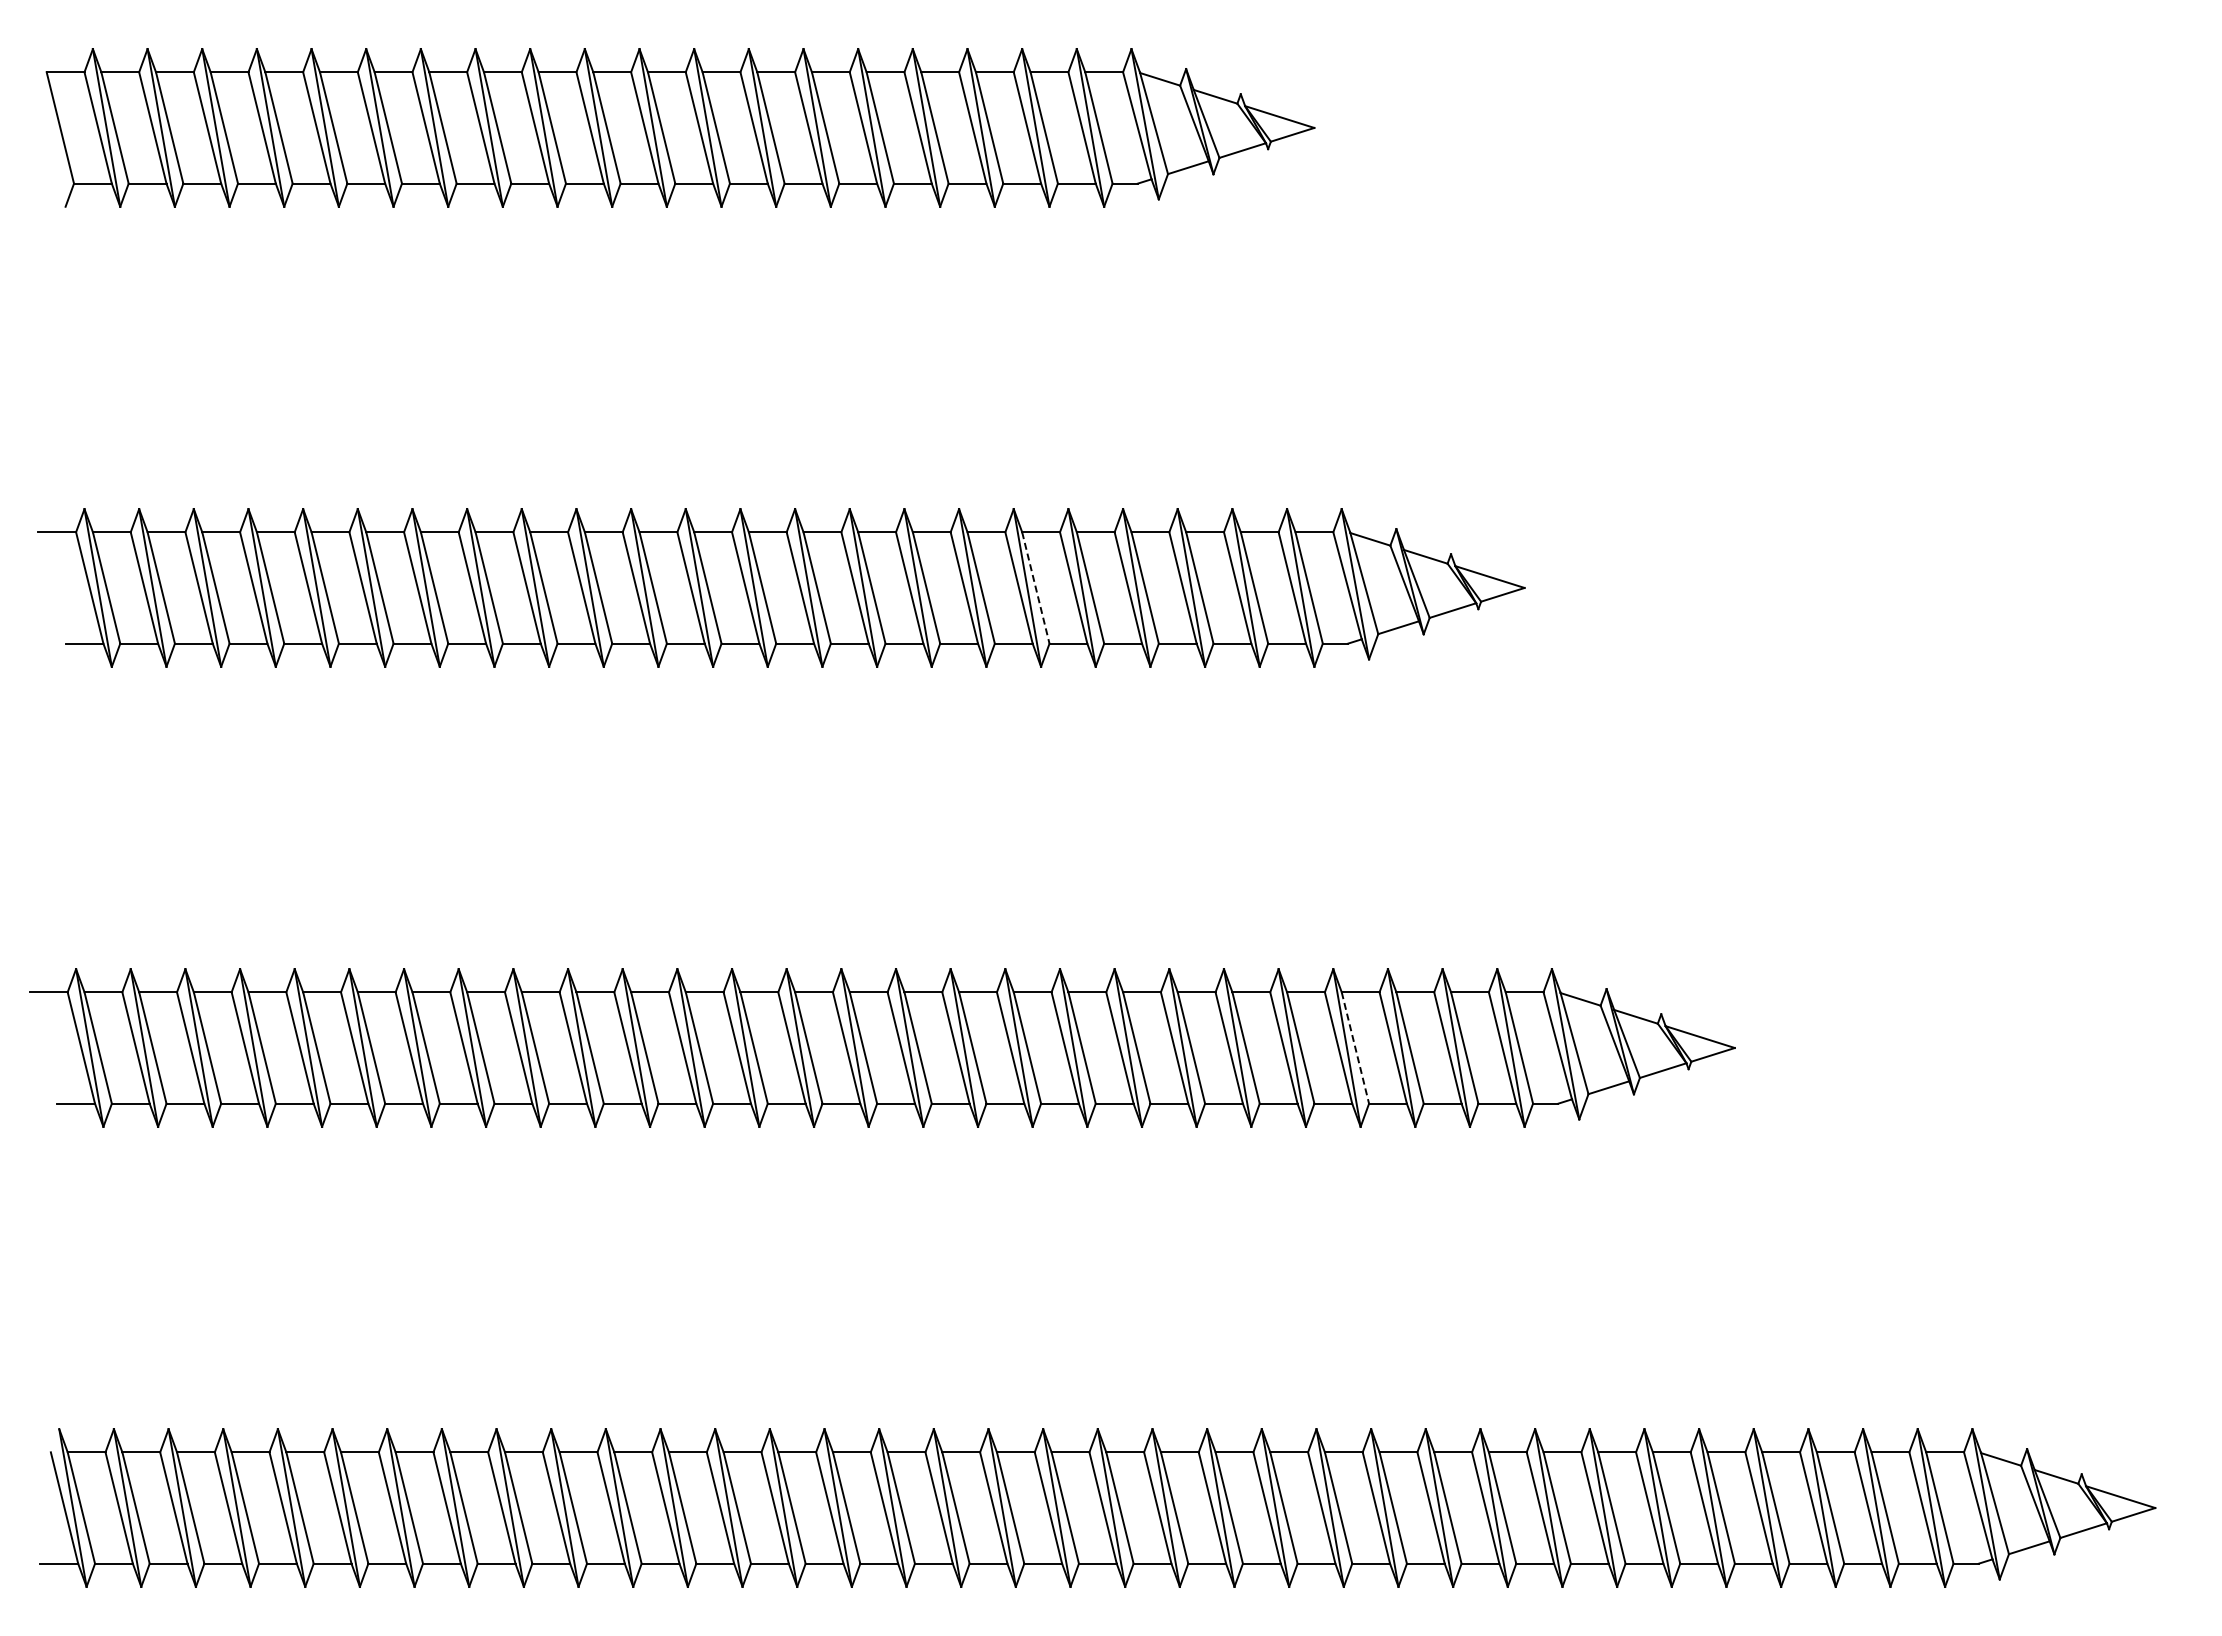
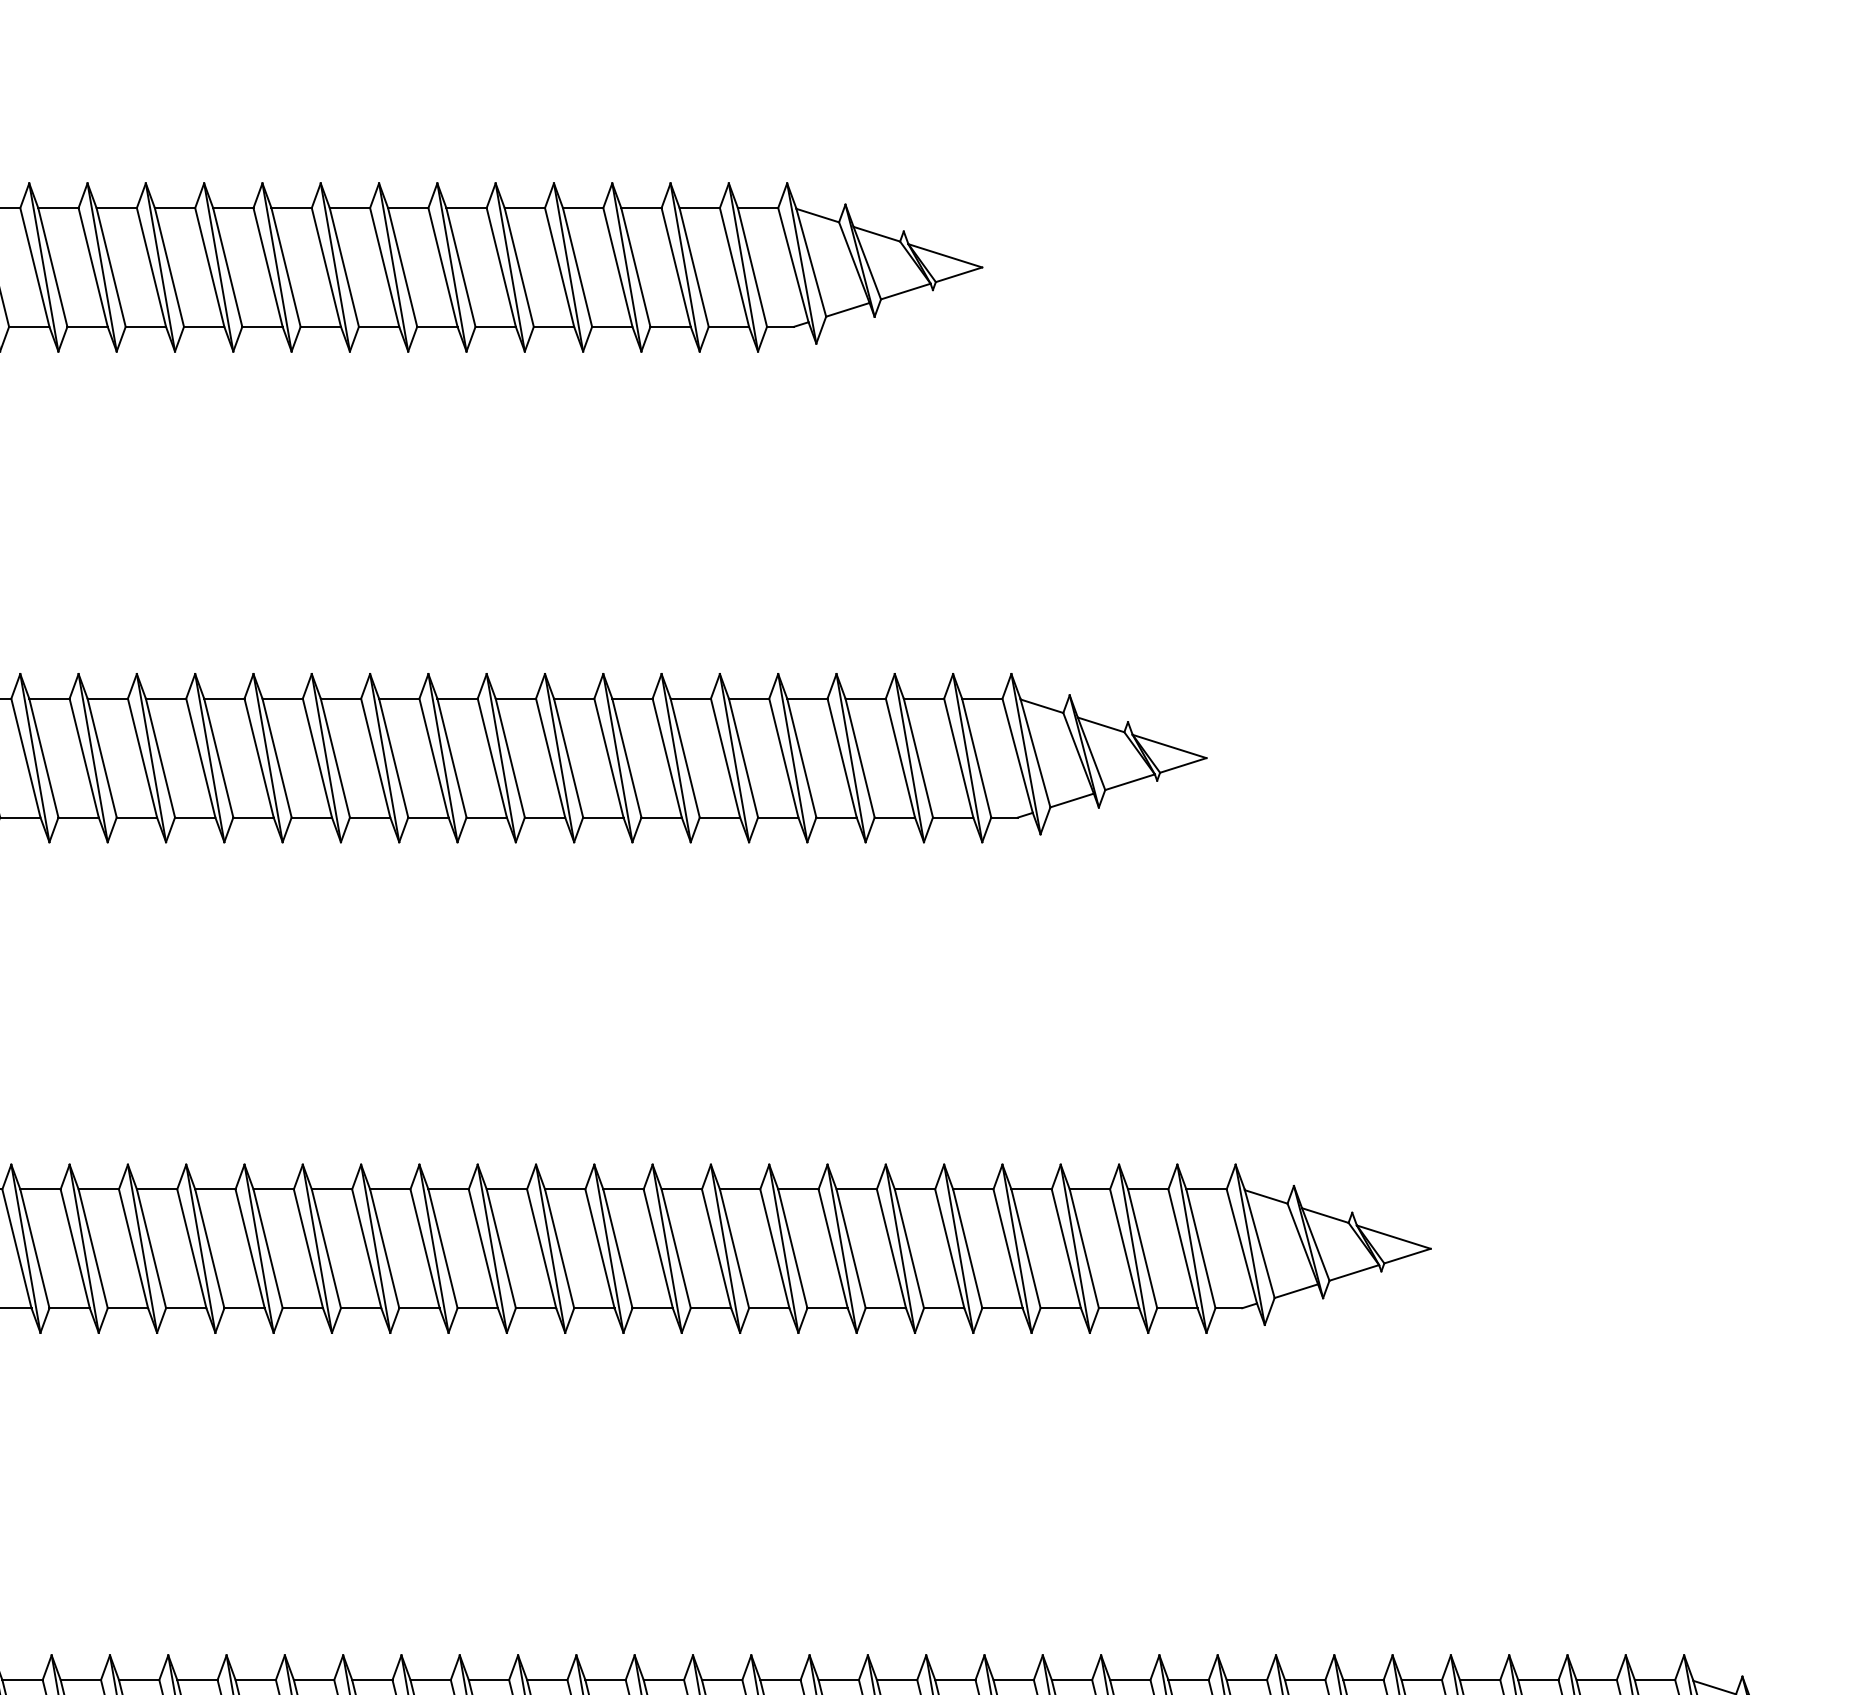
line: (1035, 588) -> (684, 758), dashed -> solid
line: (1355, 1048) -> (1026, 1249), dashed -> solid

